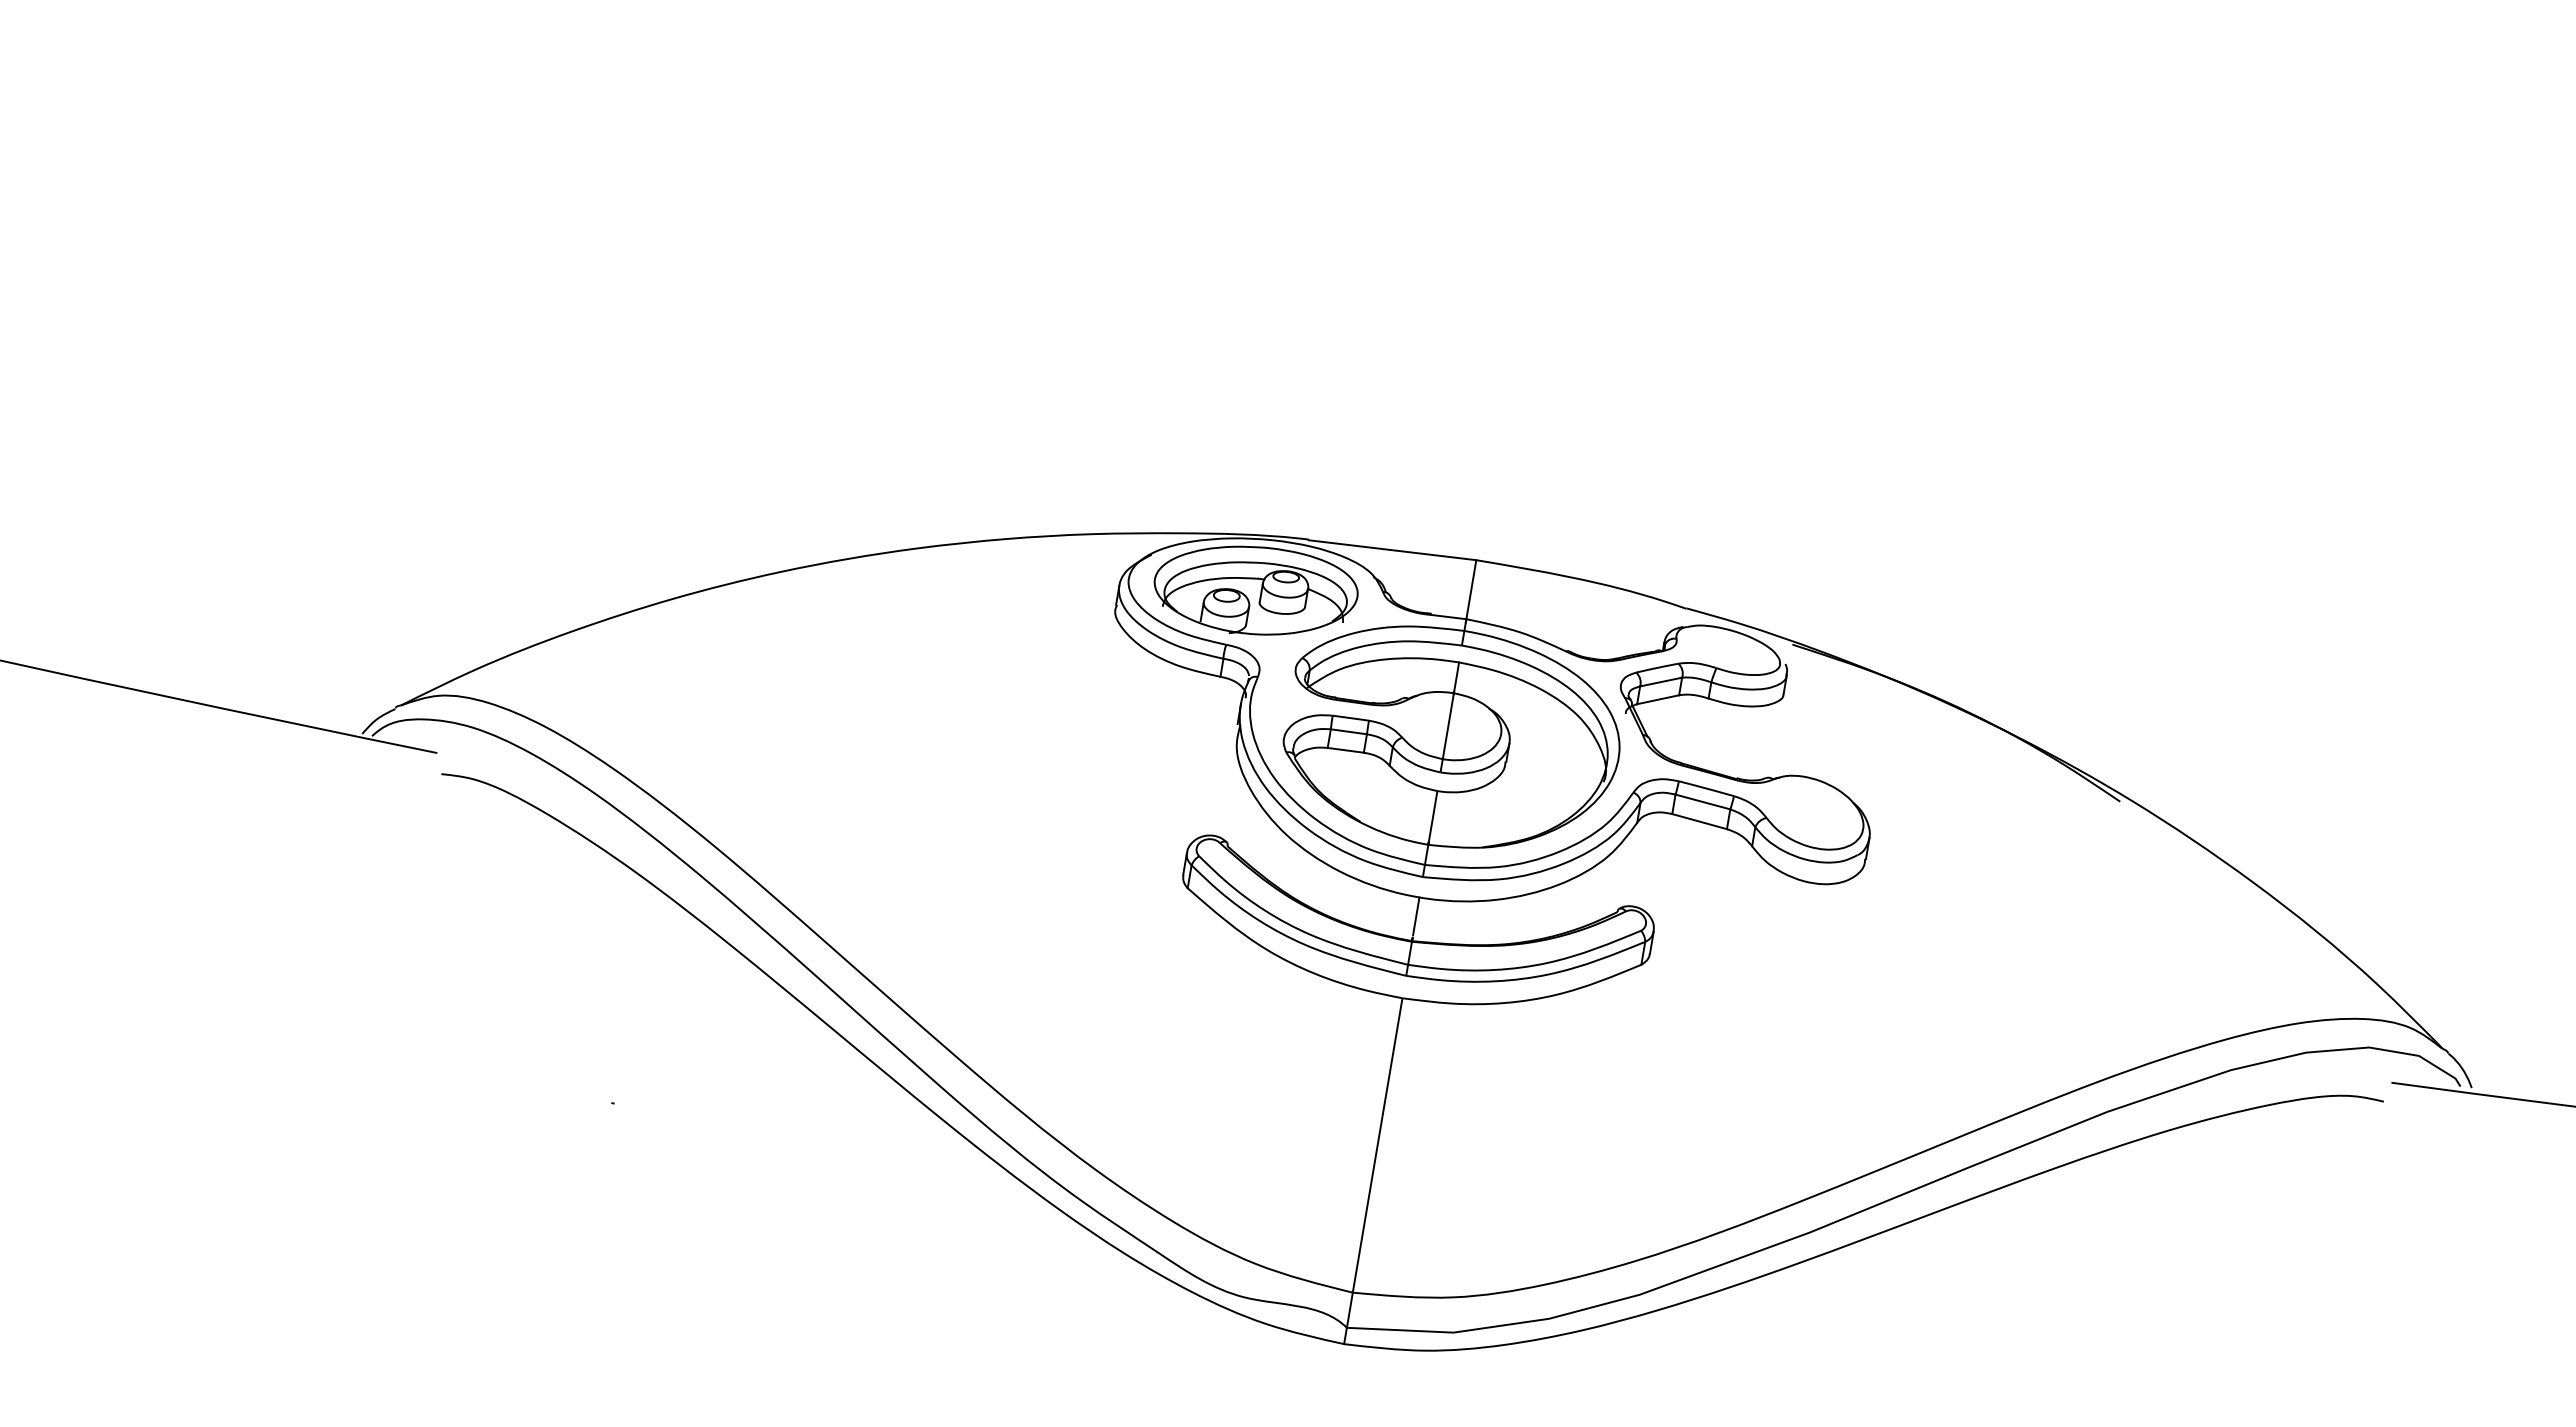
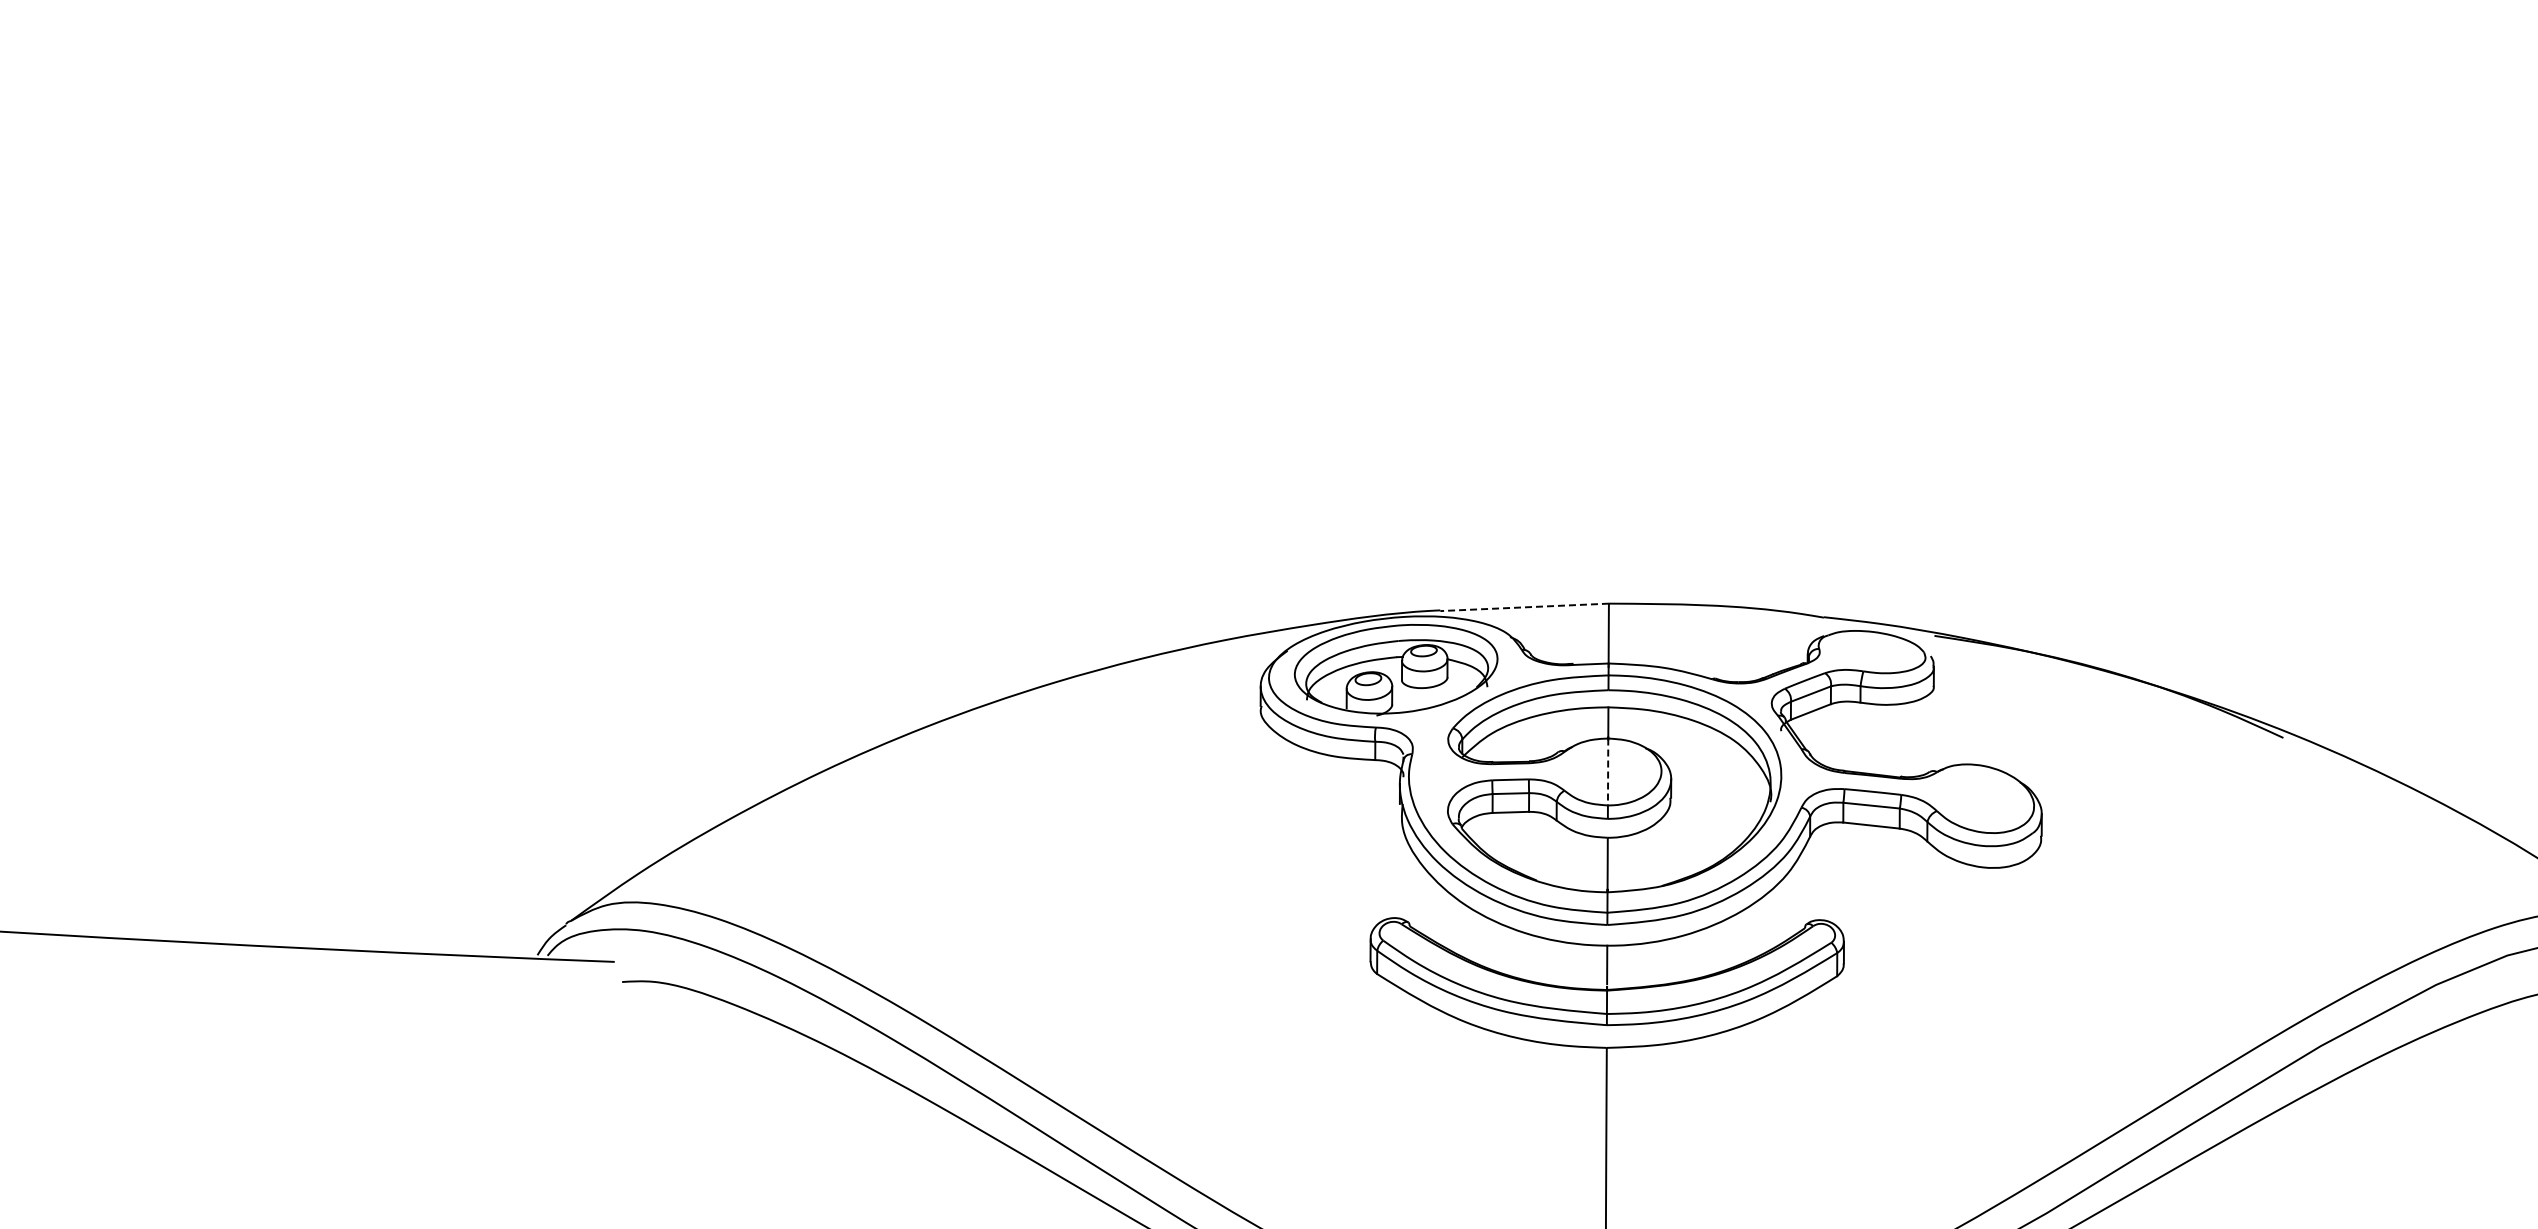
line: (1392, 550) -> (1524, 607), solid -> dashed
line: (1448, 726) -> (1608, 772), solid -> dashed

